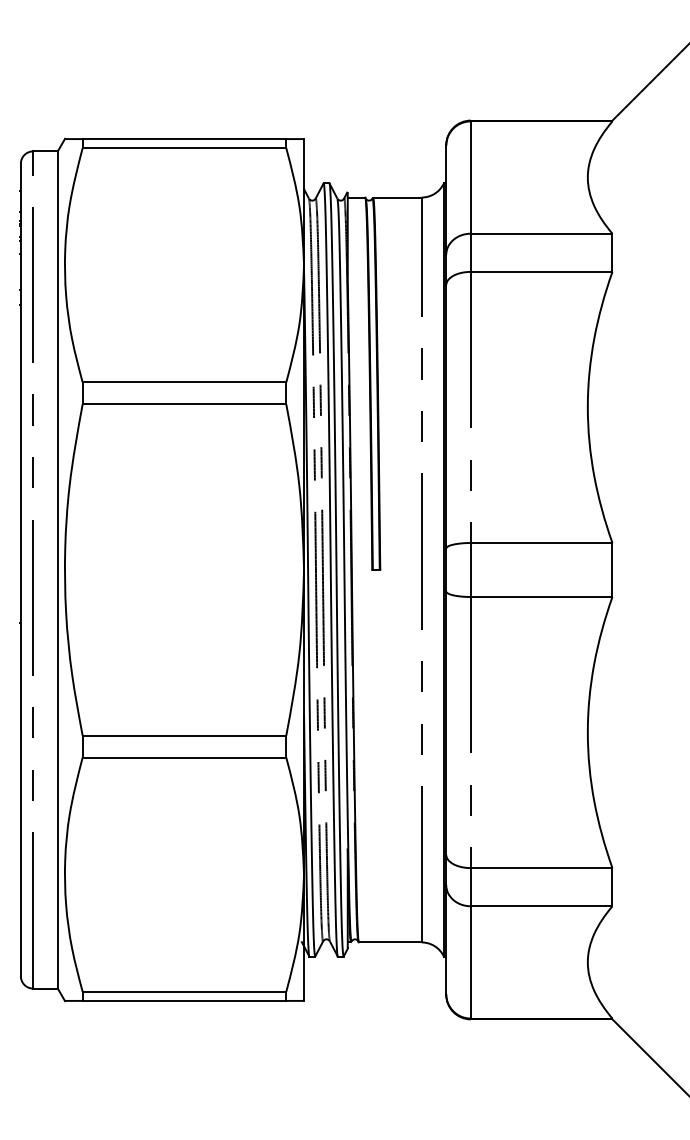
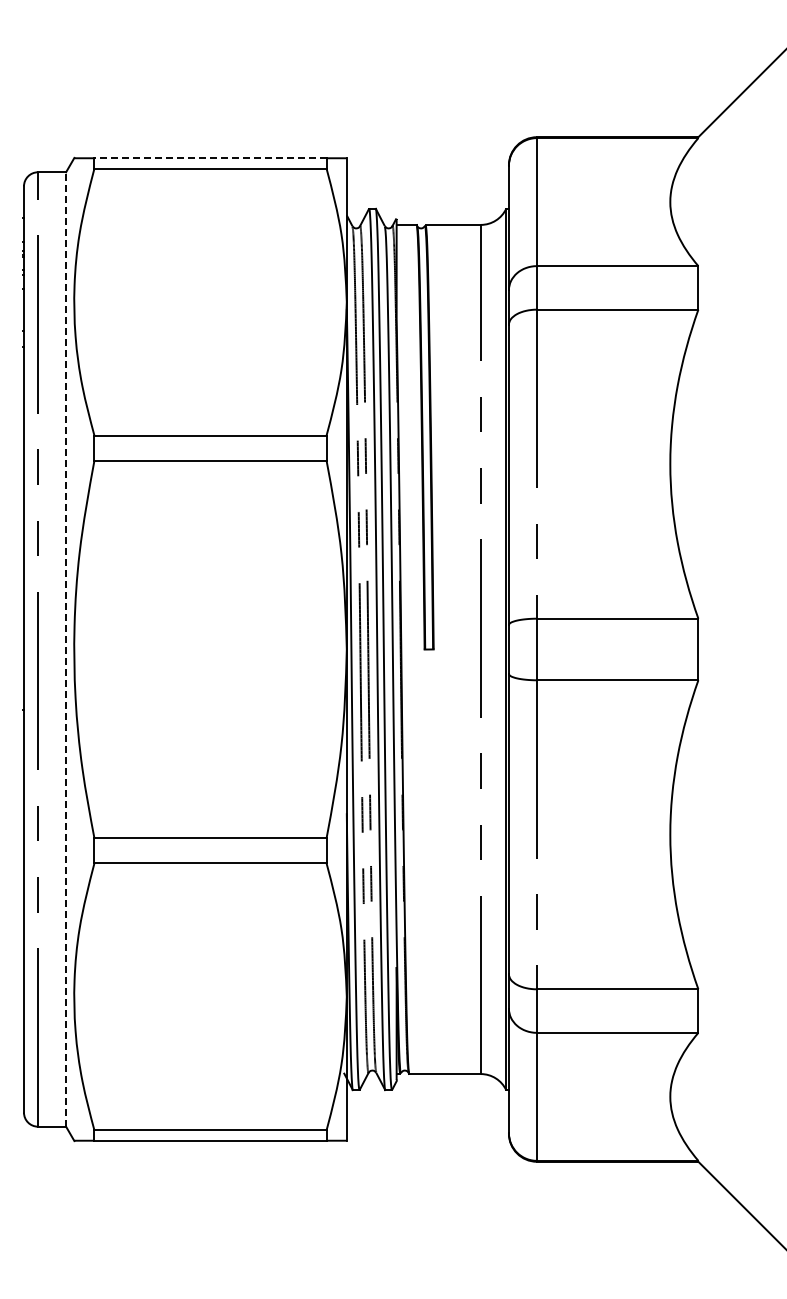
line: (184, 139) -> (210, 158), solid -> dashed
line: (58, 570) -> (66, 649), solid -> dashed

